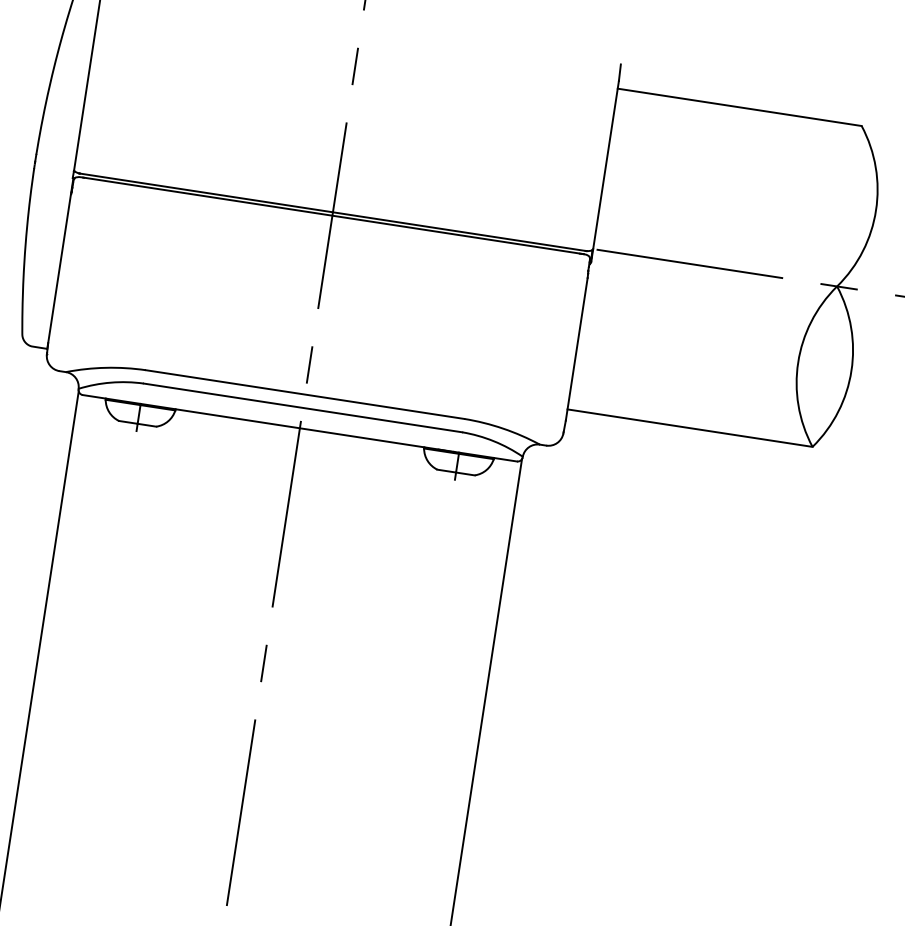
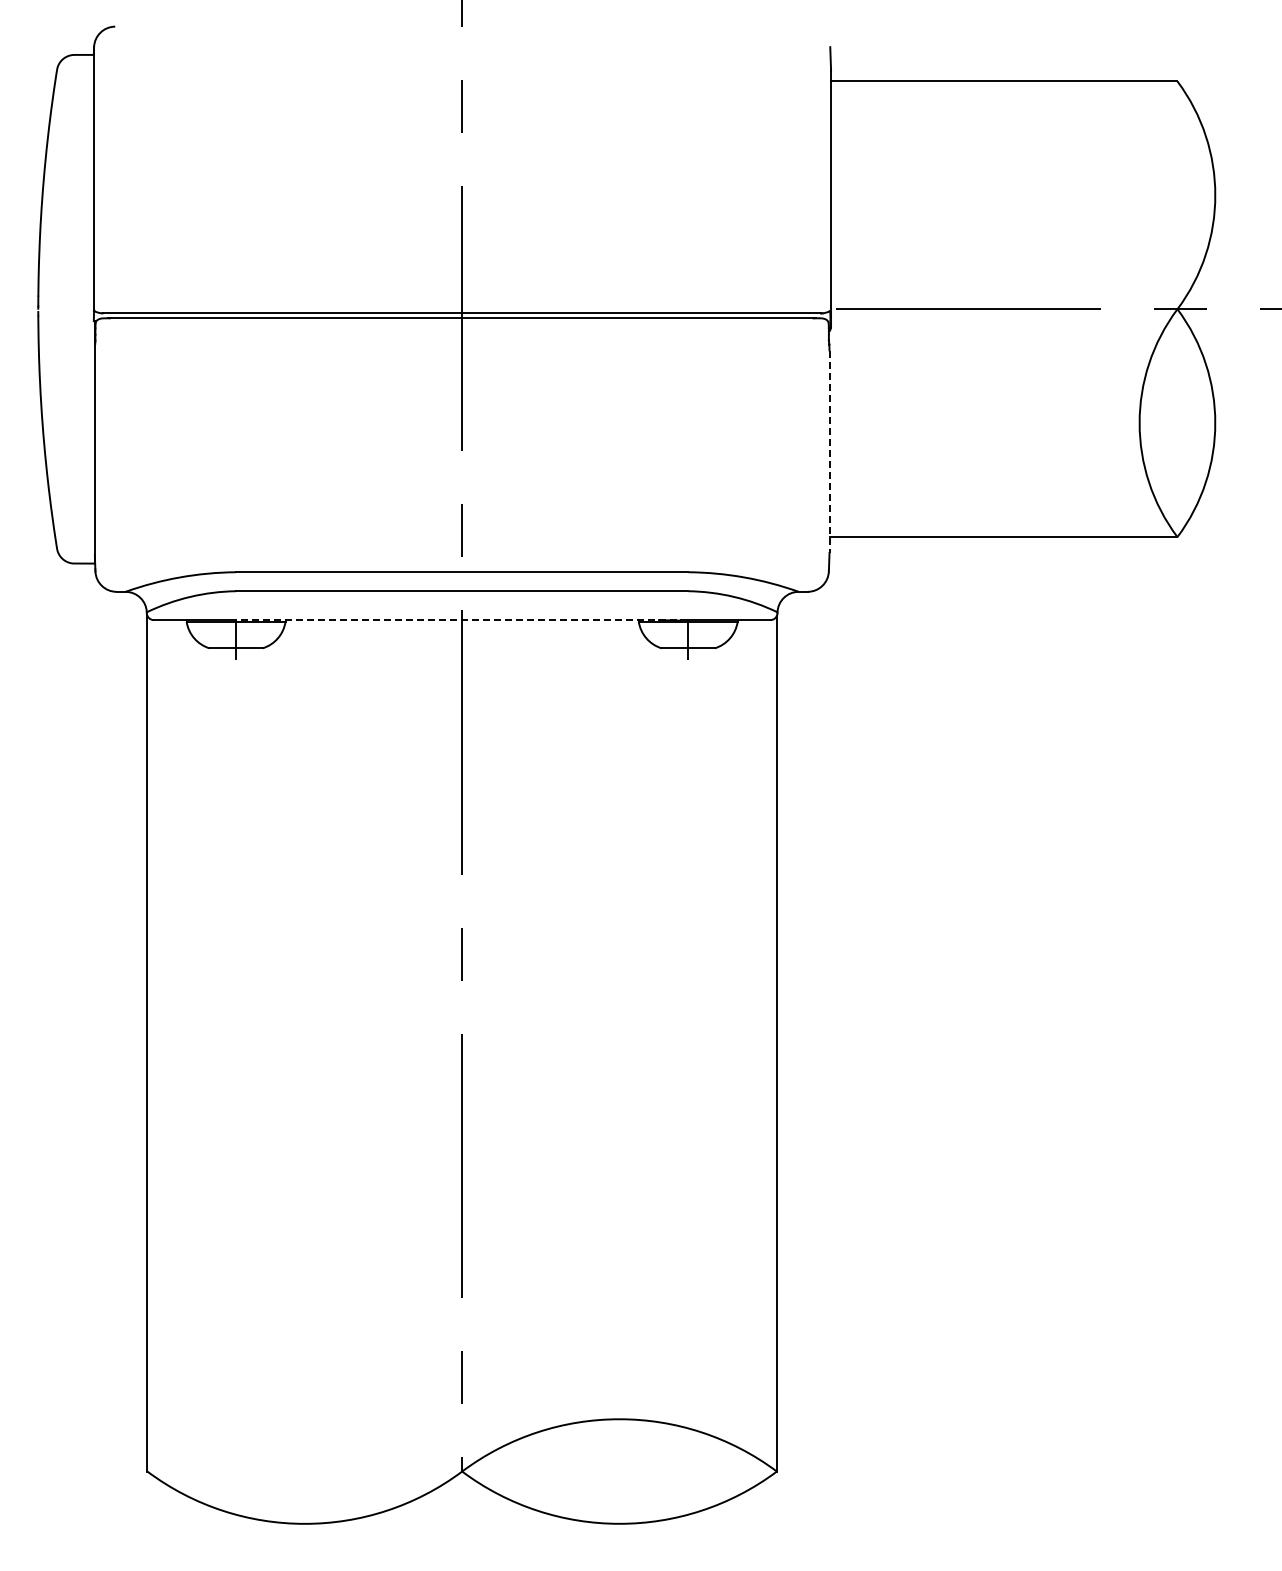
line: (576, 349) -> (829, 452), solid -> dashed
line: (299, 428) -> (461, 620), solid -> dashed

